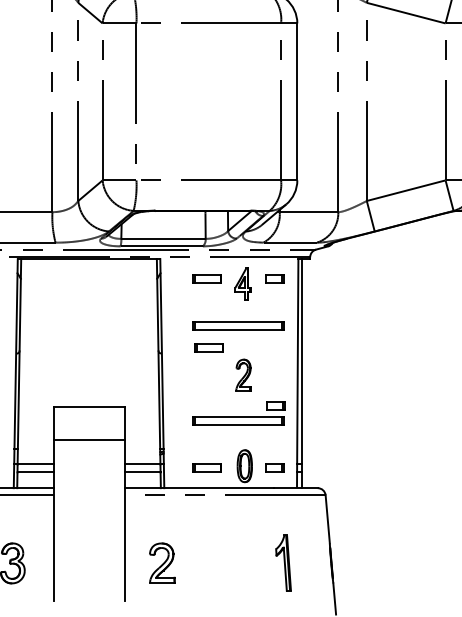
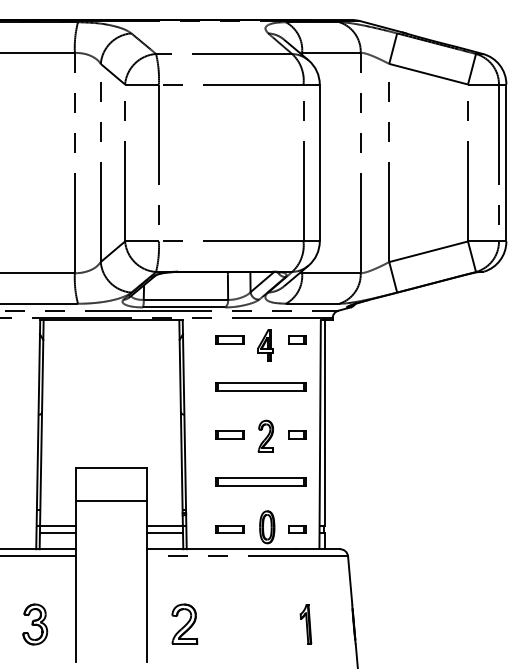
part: (209, 347) -> (229, 434), moved
part: (276, 405) -> (297, 434), moved
part: (283, 563) -> (305, 624), size x0.71

